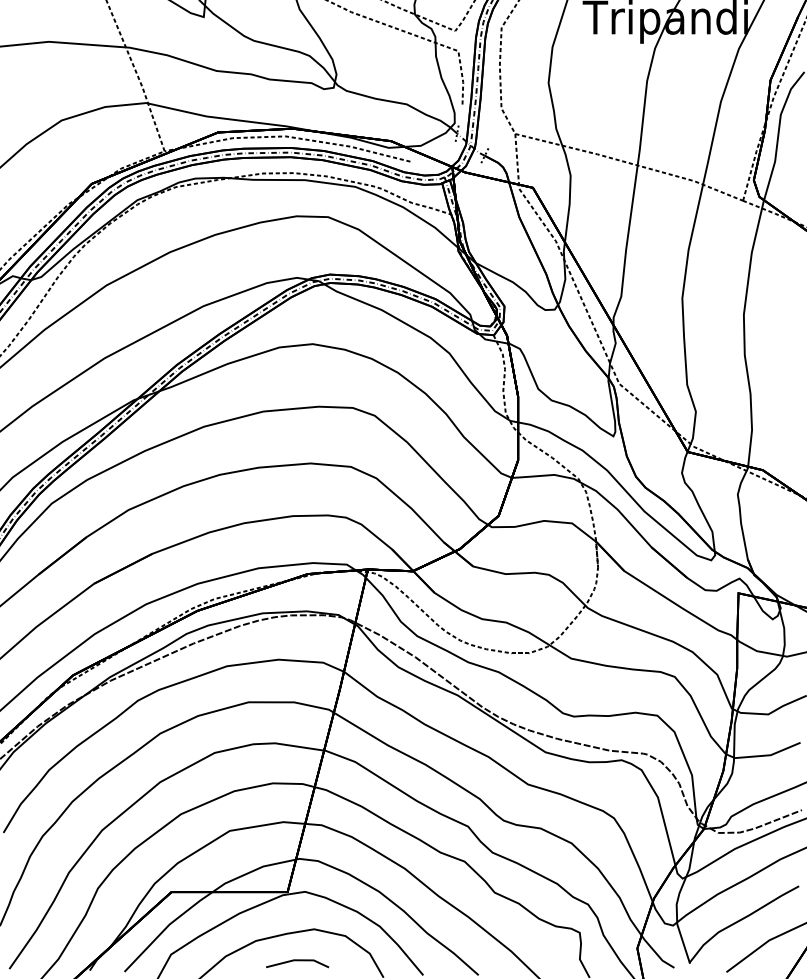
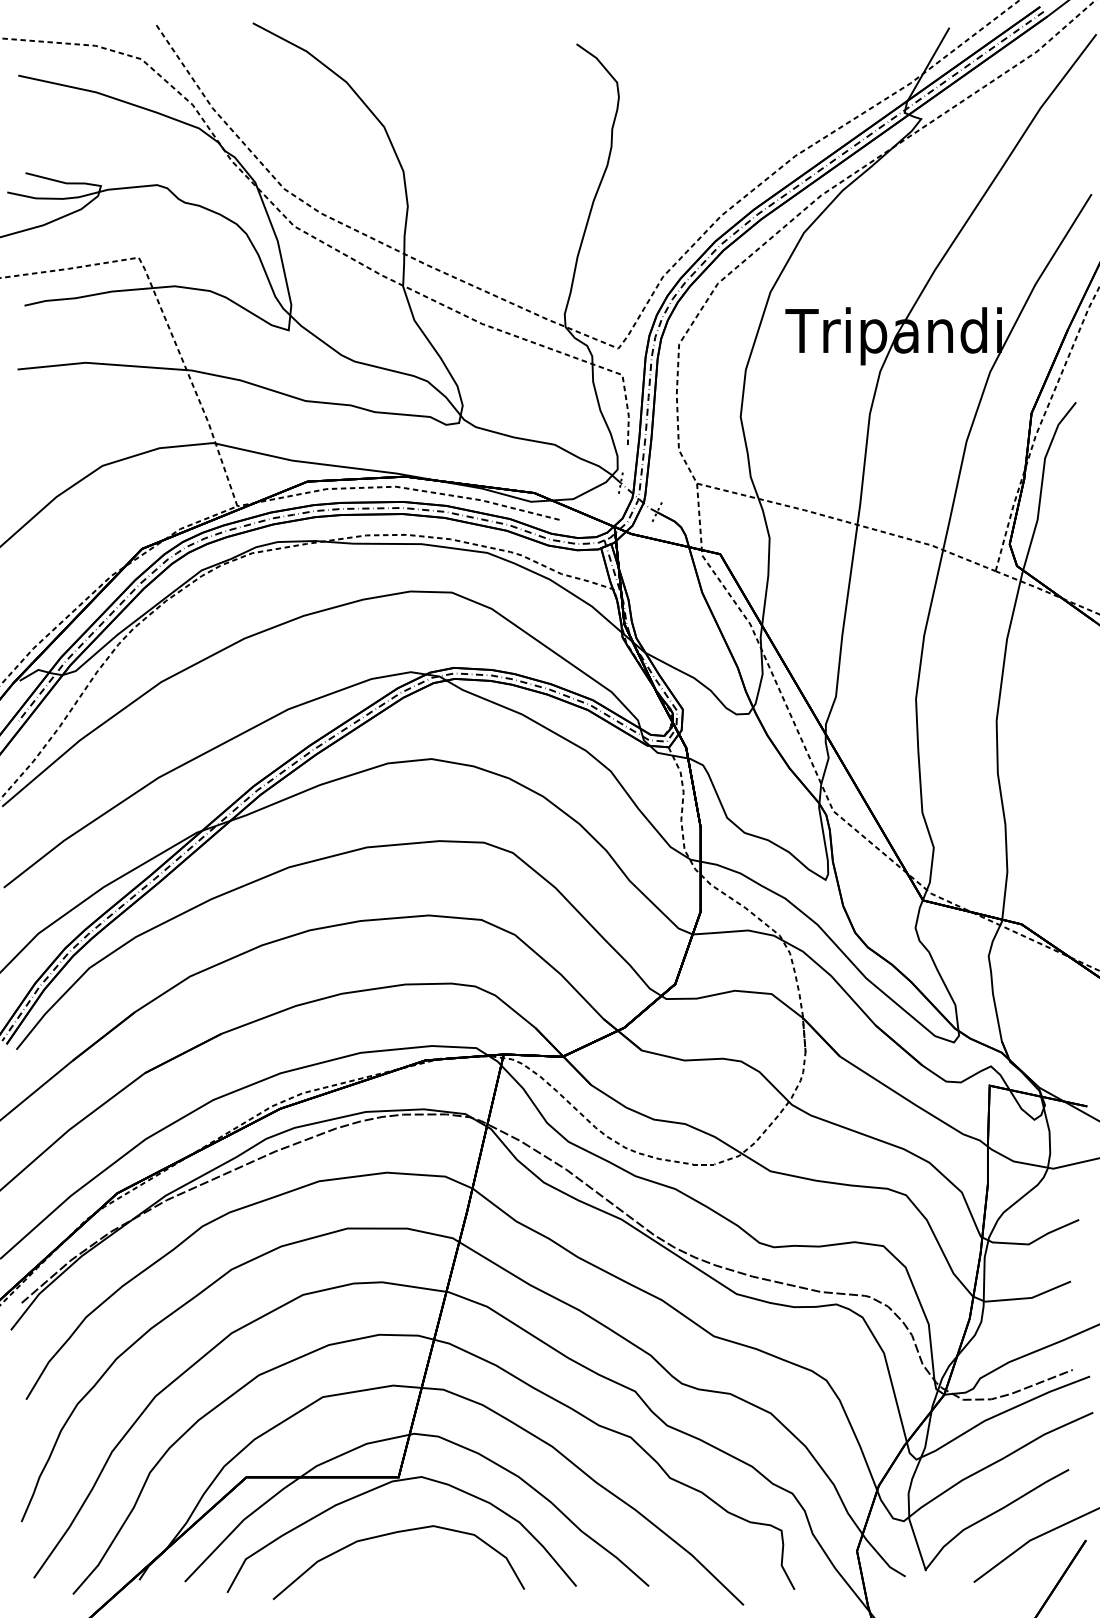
line: (297, 960) -> (411, 1567), removed

